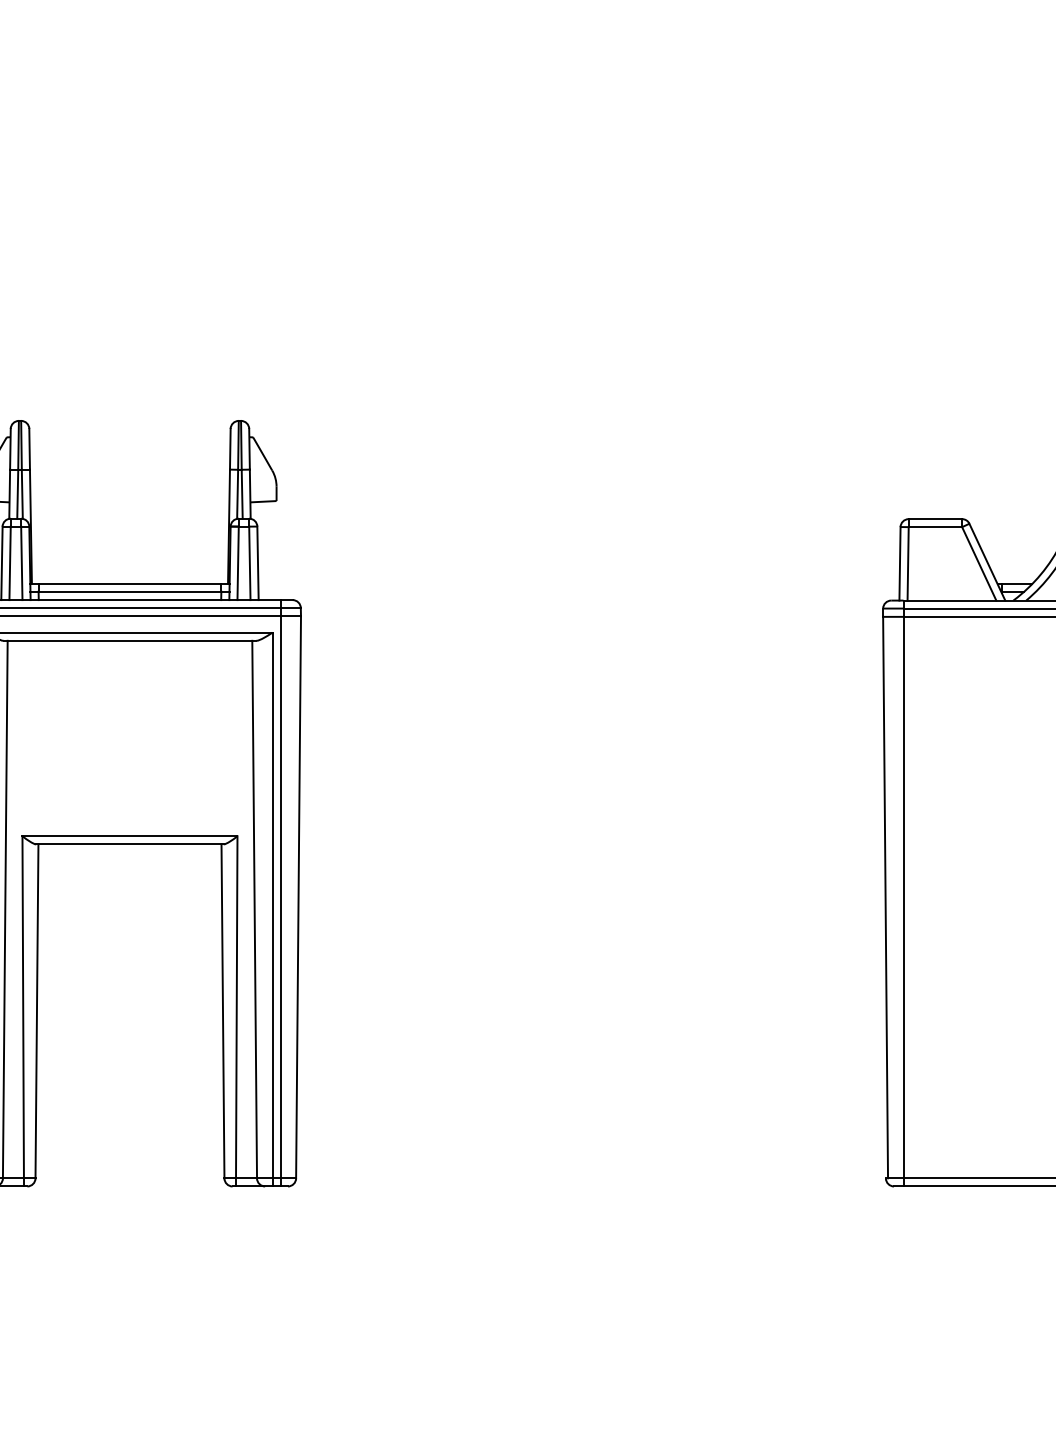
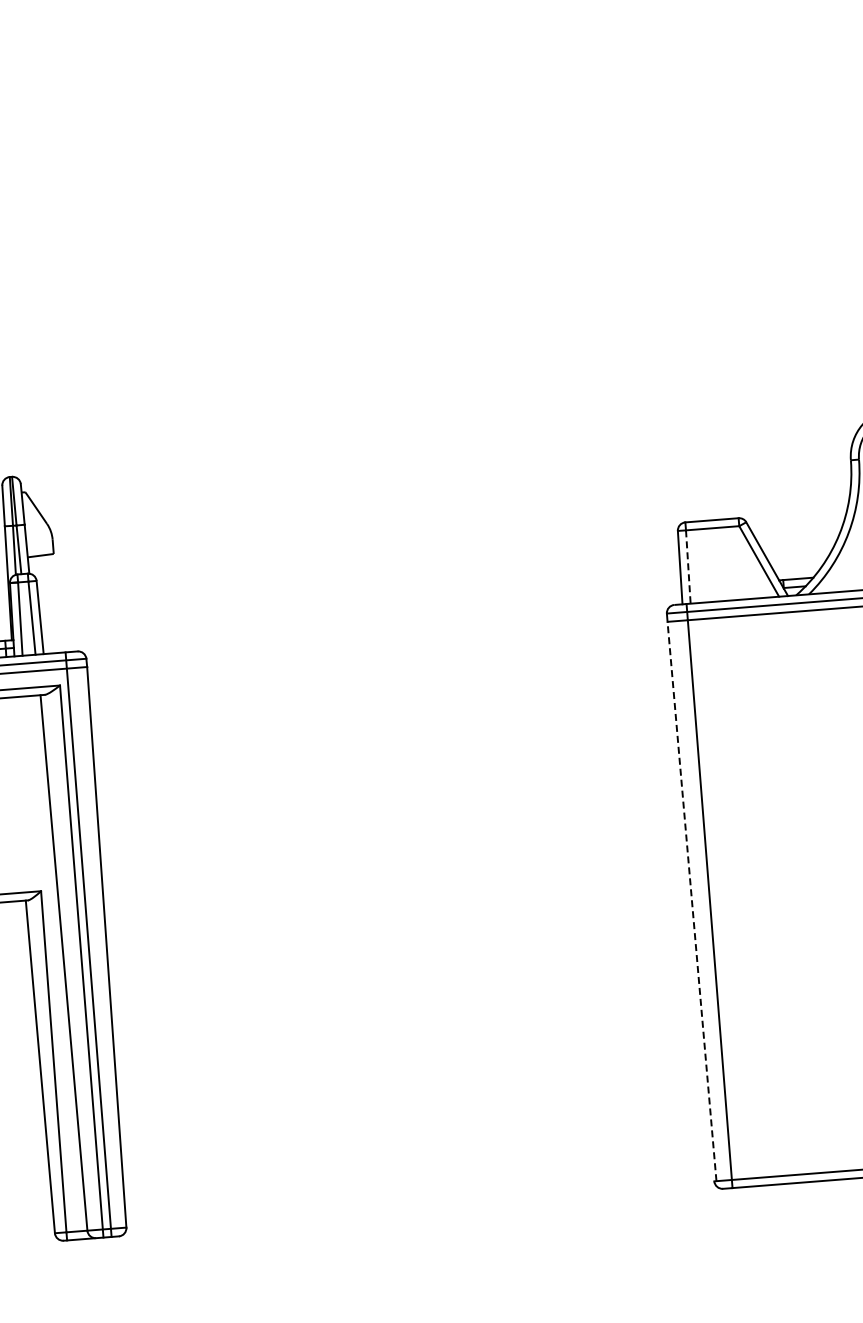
line: (908, 563) -> (688, 566), solid -> dashed
line: (885, 897) -> (691, 901), solid -> dashed

